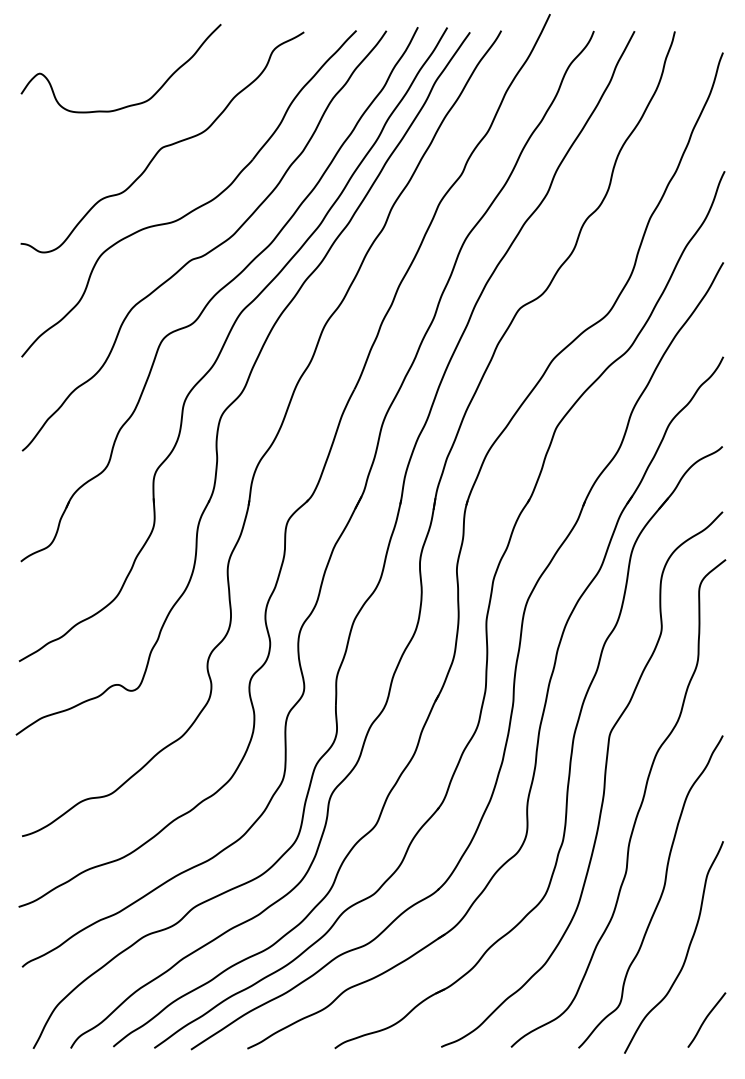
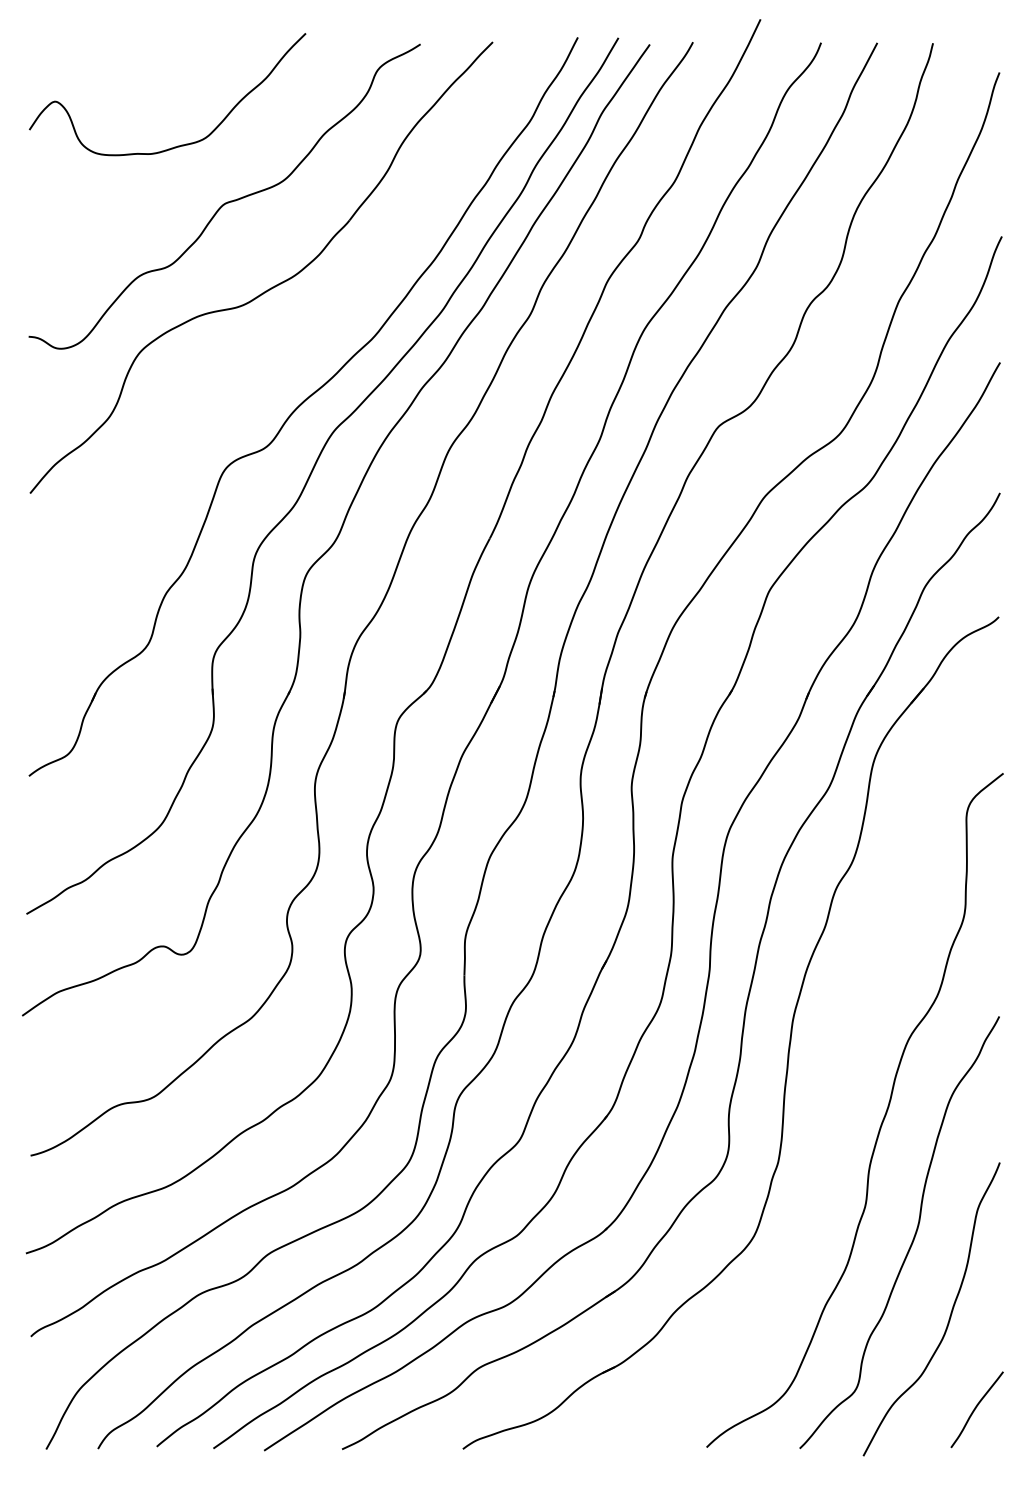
curve: (209, 250) -> (289, 346), removed
curve: (603, 781) -> (834, 1079), removed

